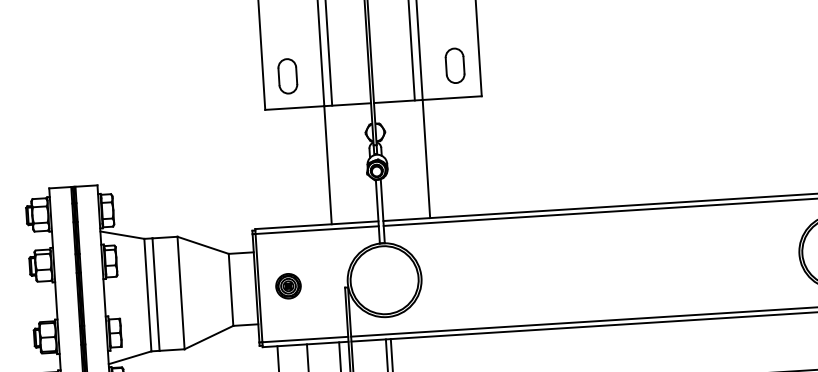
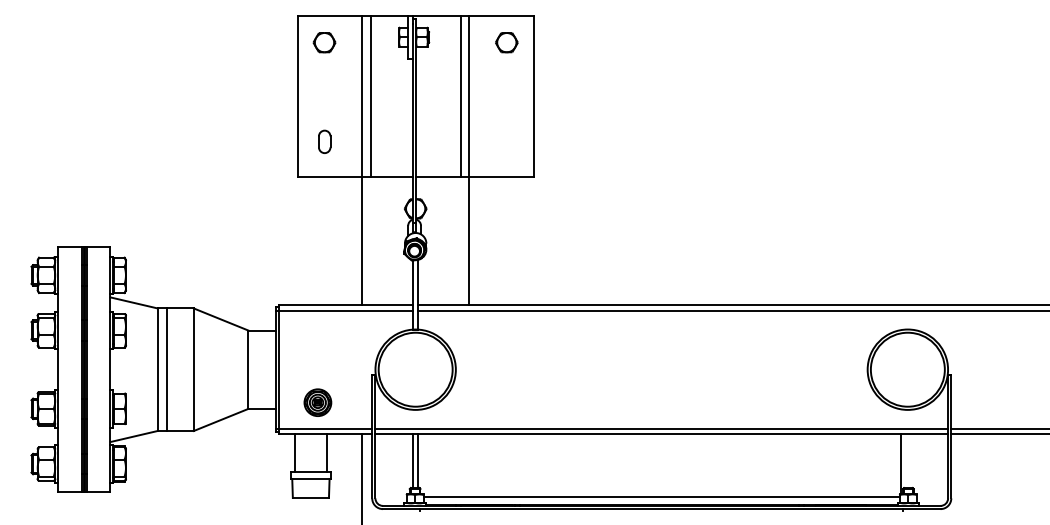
part: (454, 65) -> (506, 141), removed
part: (287, 76) -> (324, 141), size x0.6
part: (288, 286) -> (317, 402), moved

